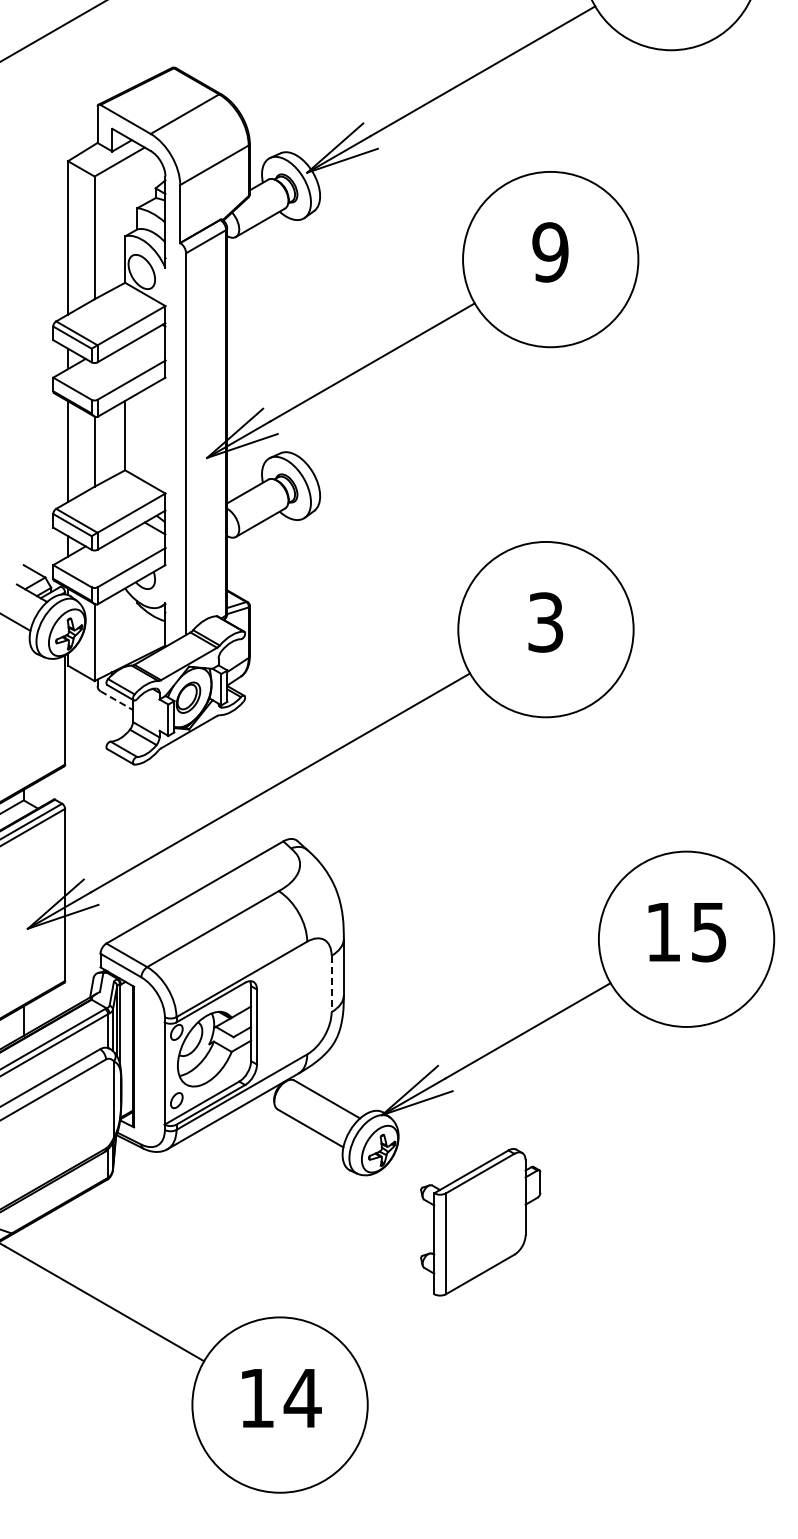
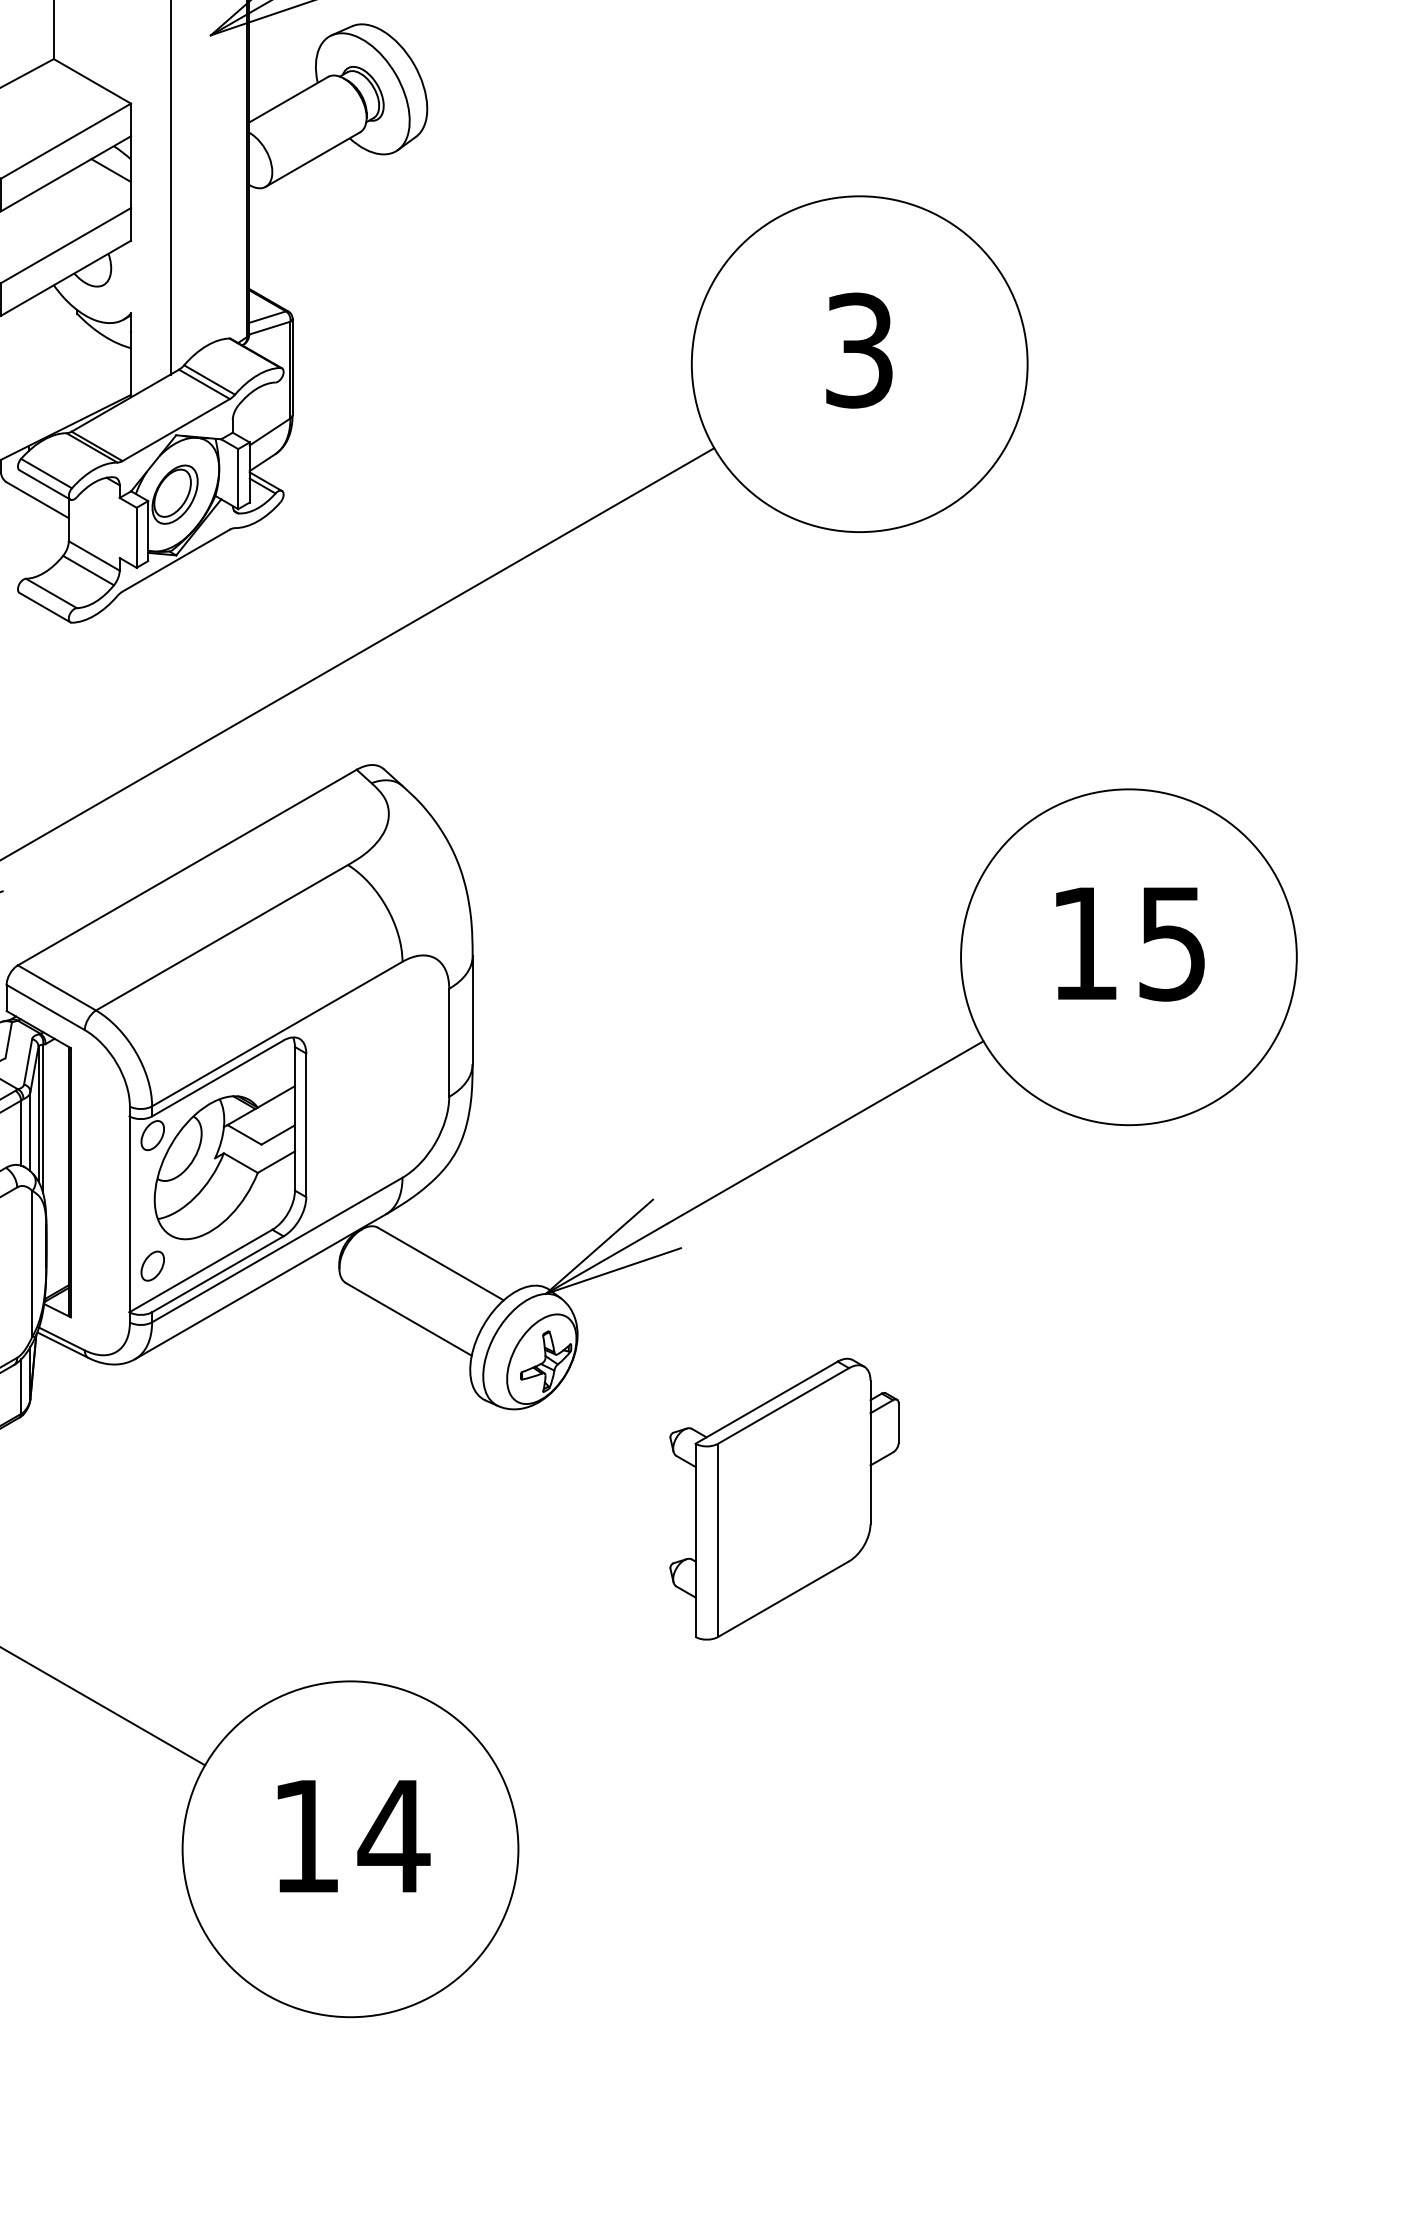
line: (116, 700) -> (37, 499), dashed -> solid
line: (331, 984) -> (448, 1043), dashed -> solid
part: (480, 1222) -> (784, 1499), moved

